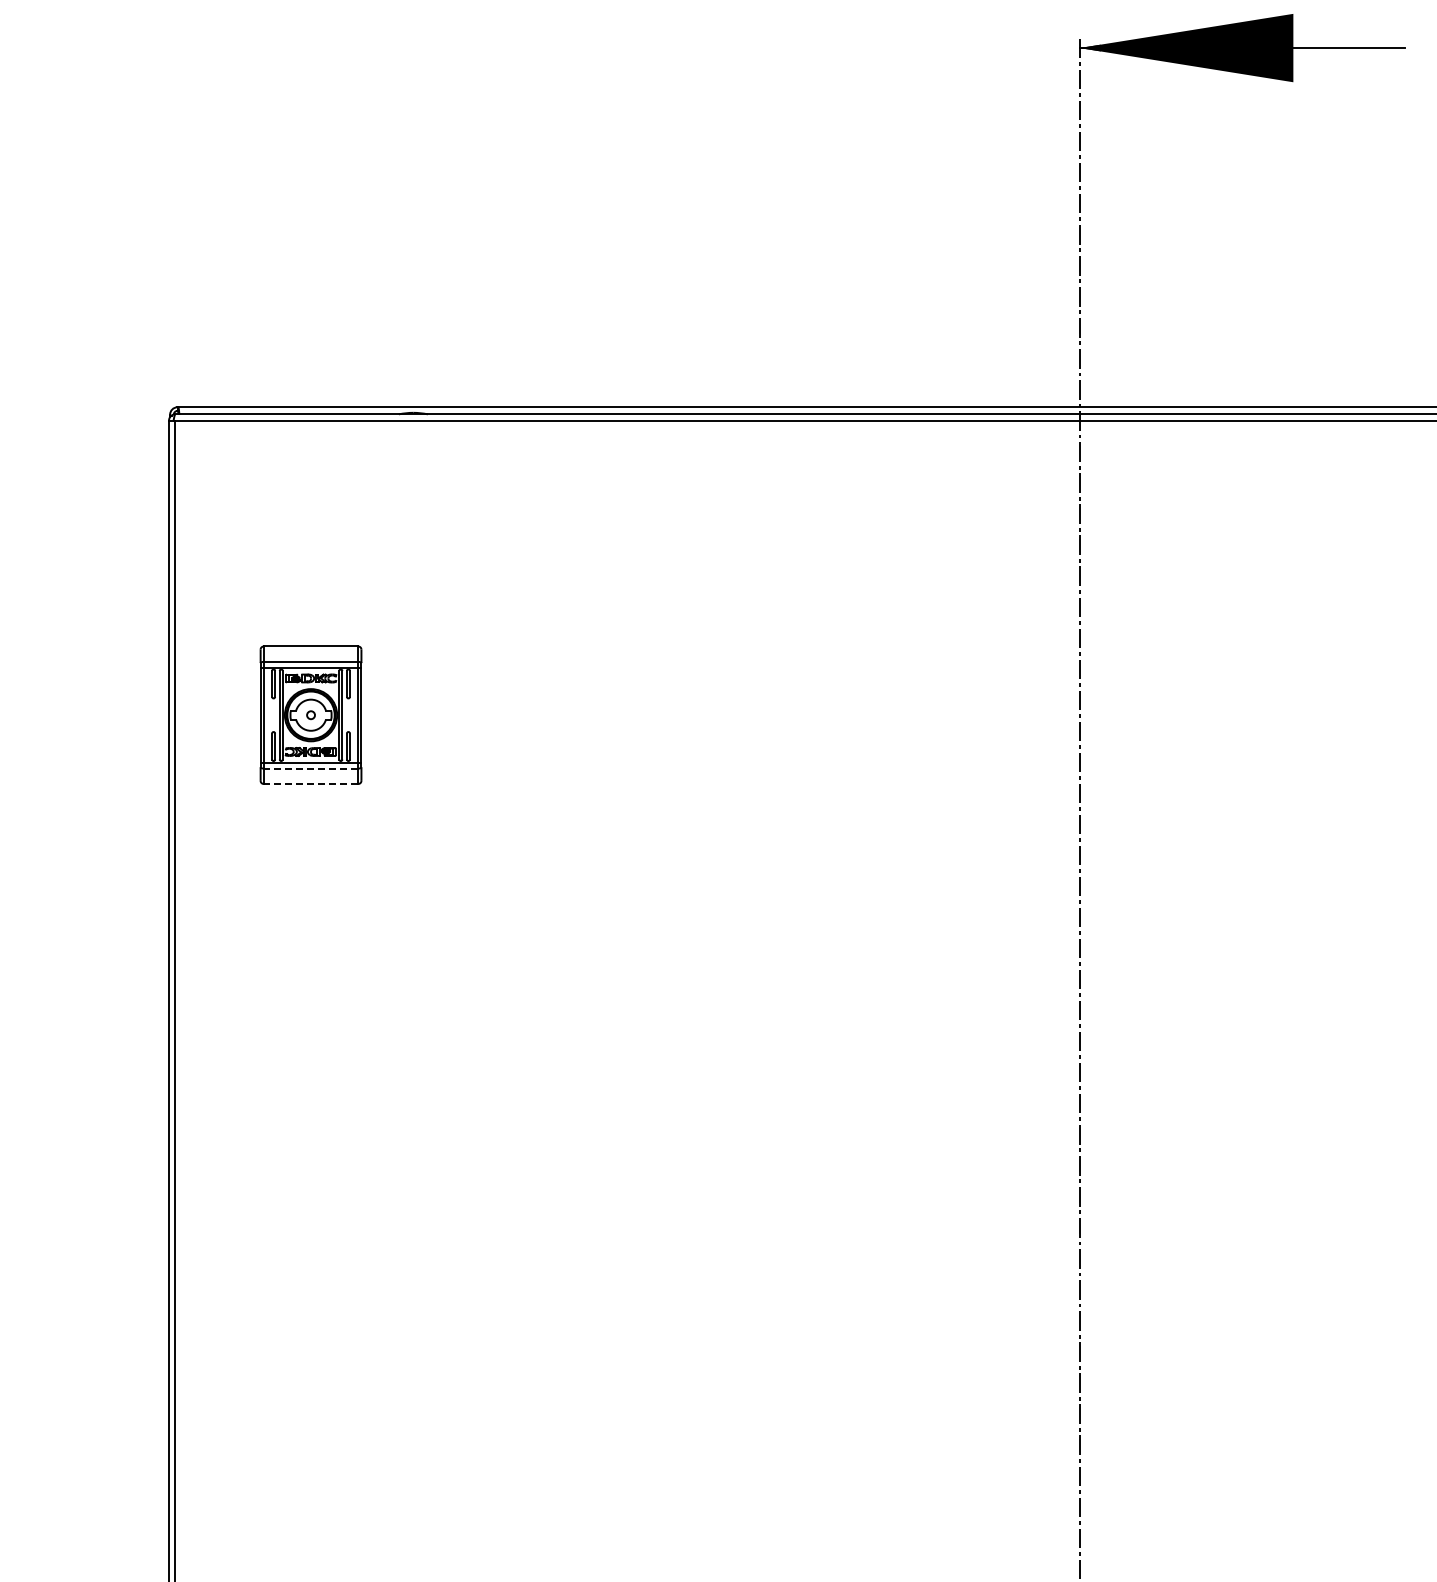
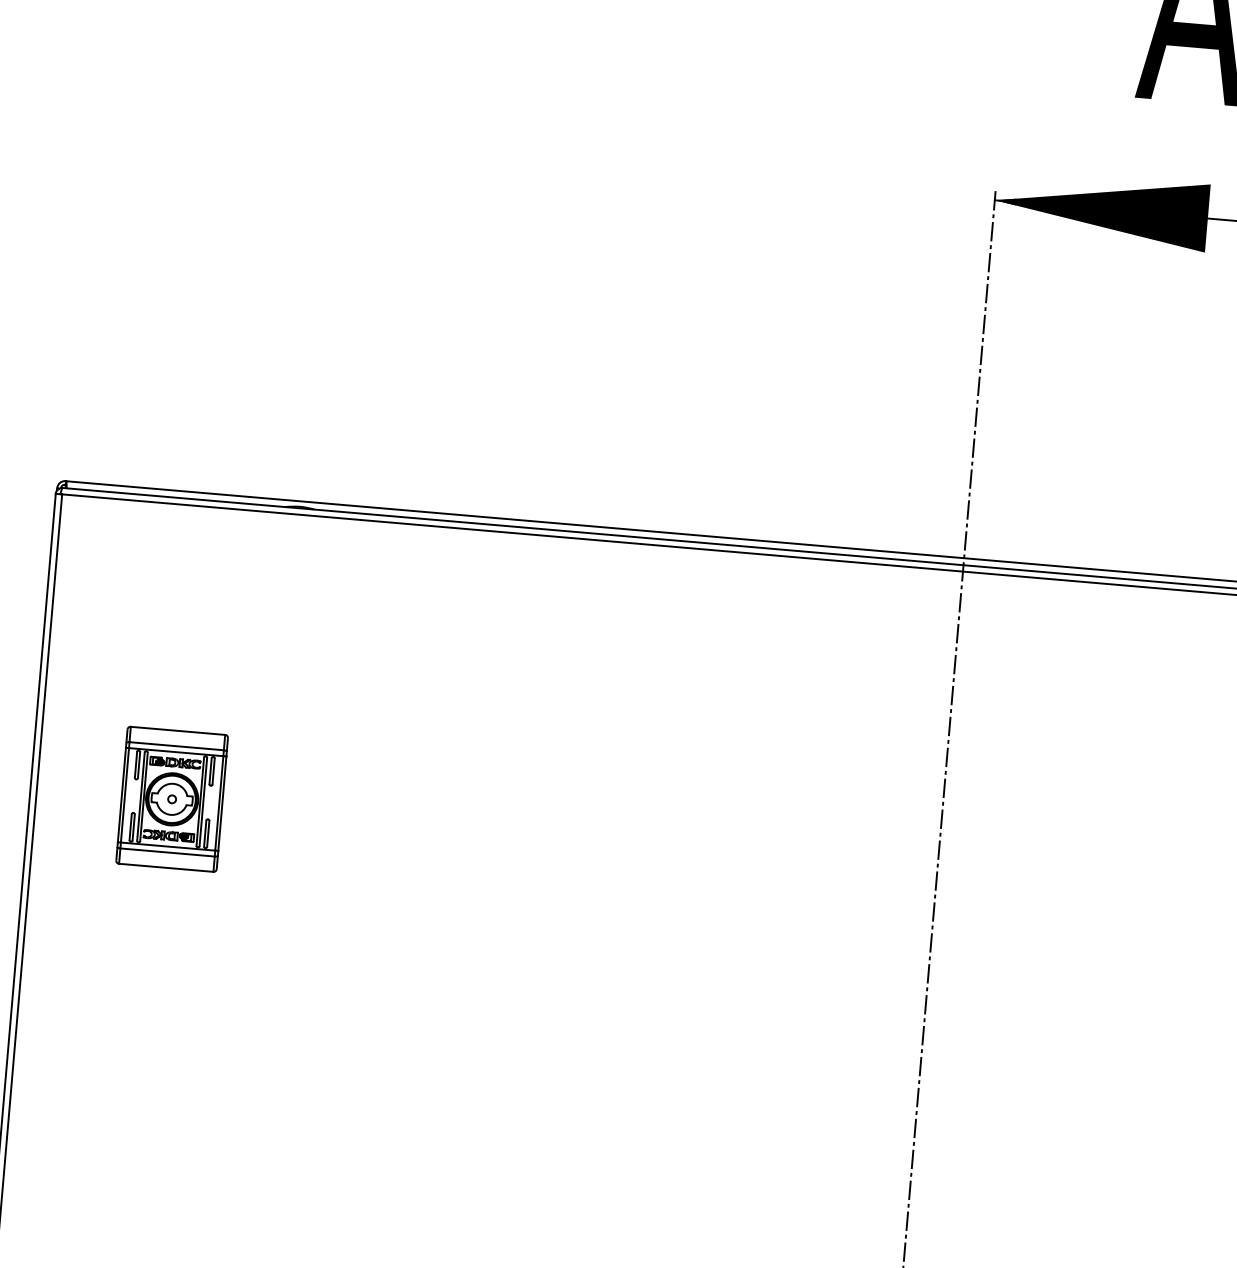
line: (310, 768) -> (167, 852), dashed -> solid
line: (310, 783) -> (165, 867), dashed -> solid

